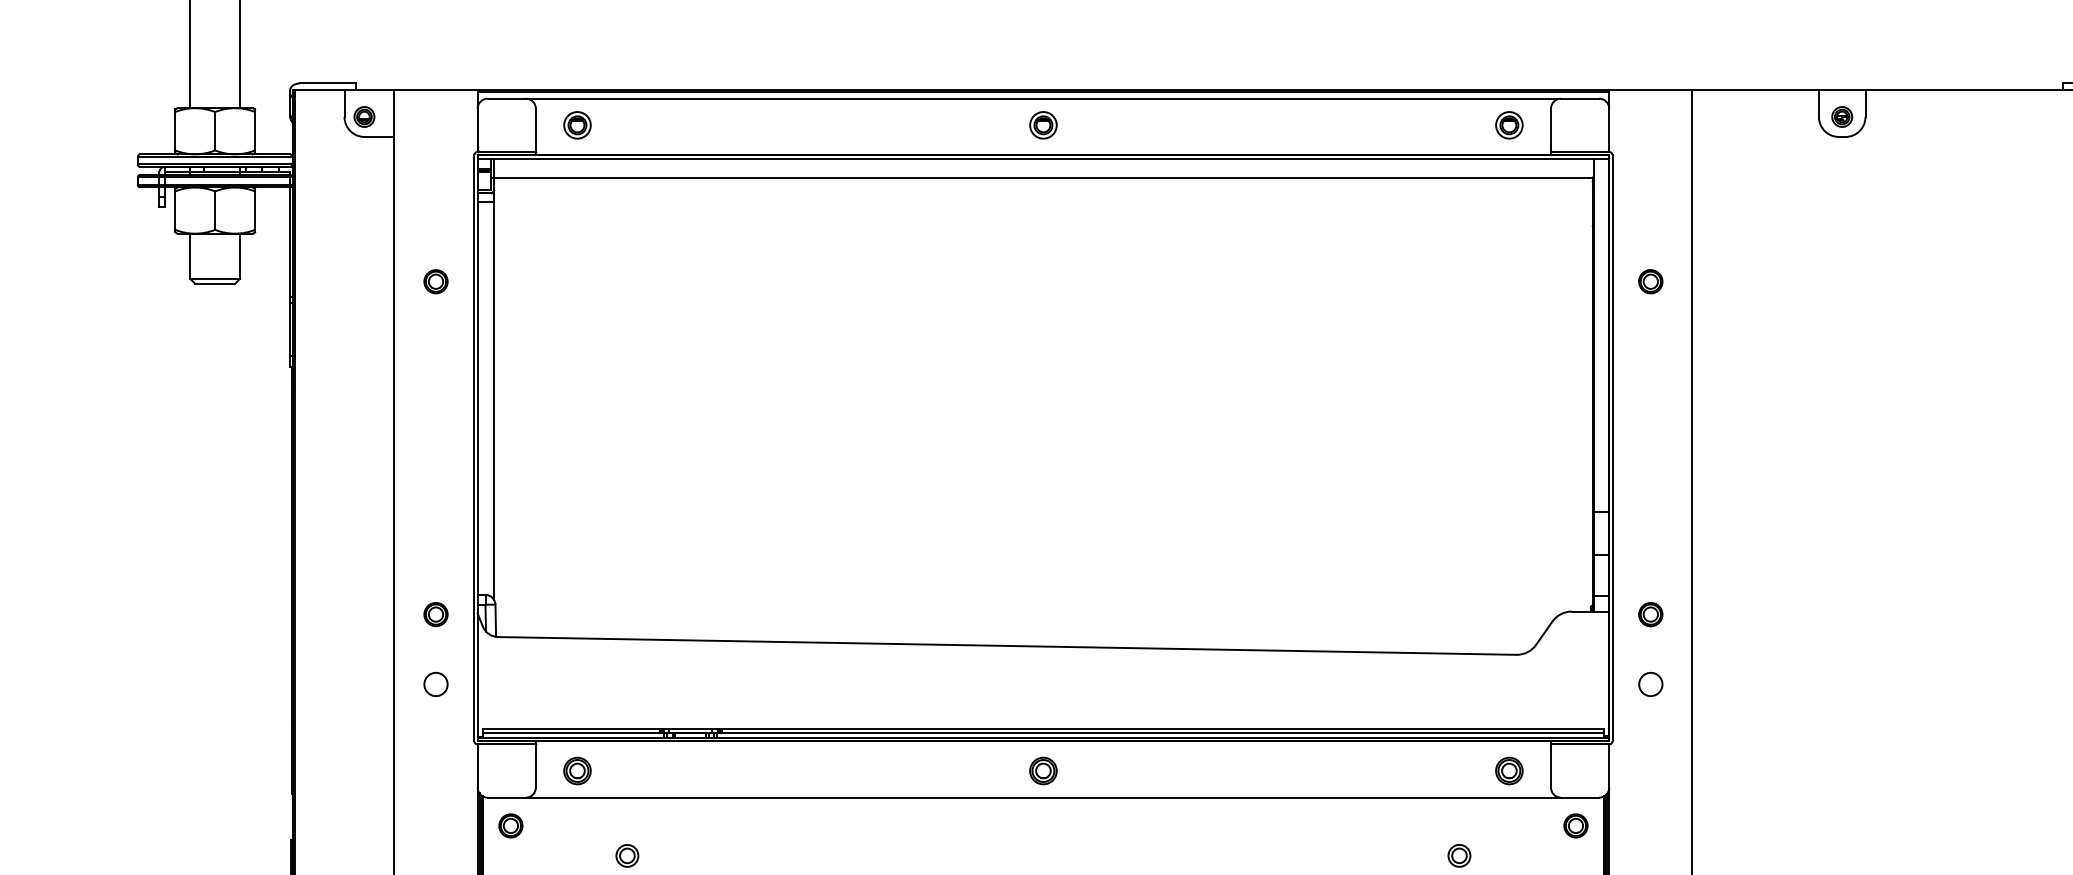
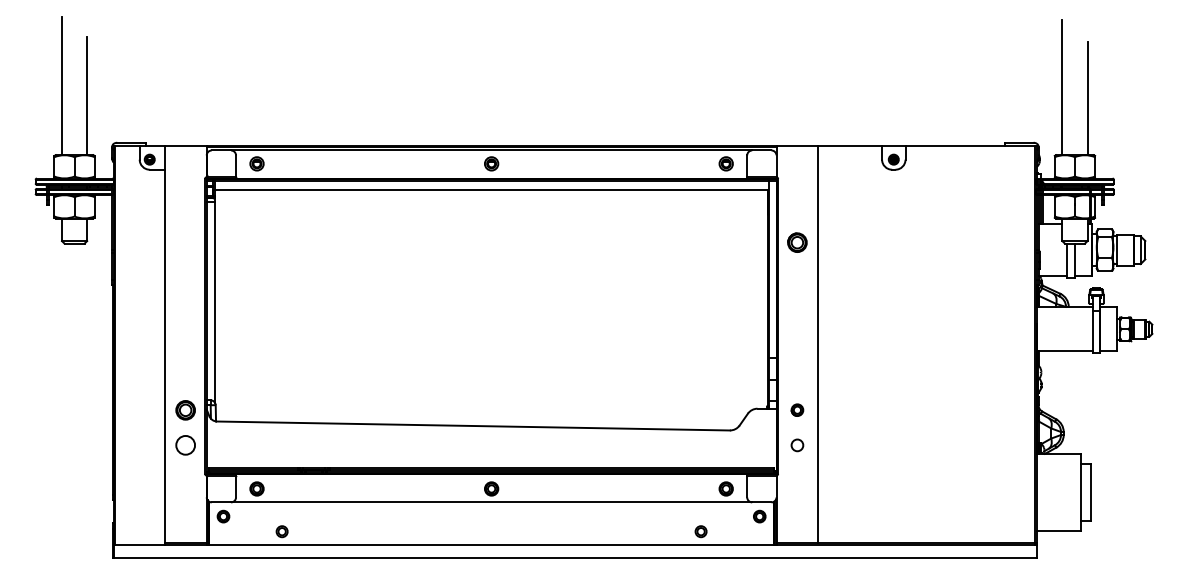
part: (435, 281) -> (185, 242), removed
part: (1650, 281) -> (797, 242), size x1.6
part: (435, 613) -> (185, 409), size x1.6
circle: (435, 684) -> (185, 445), size x1.6

